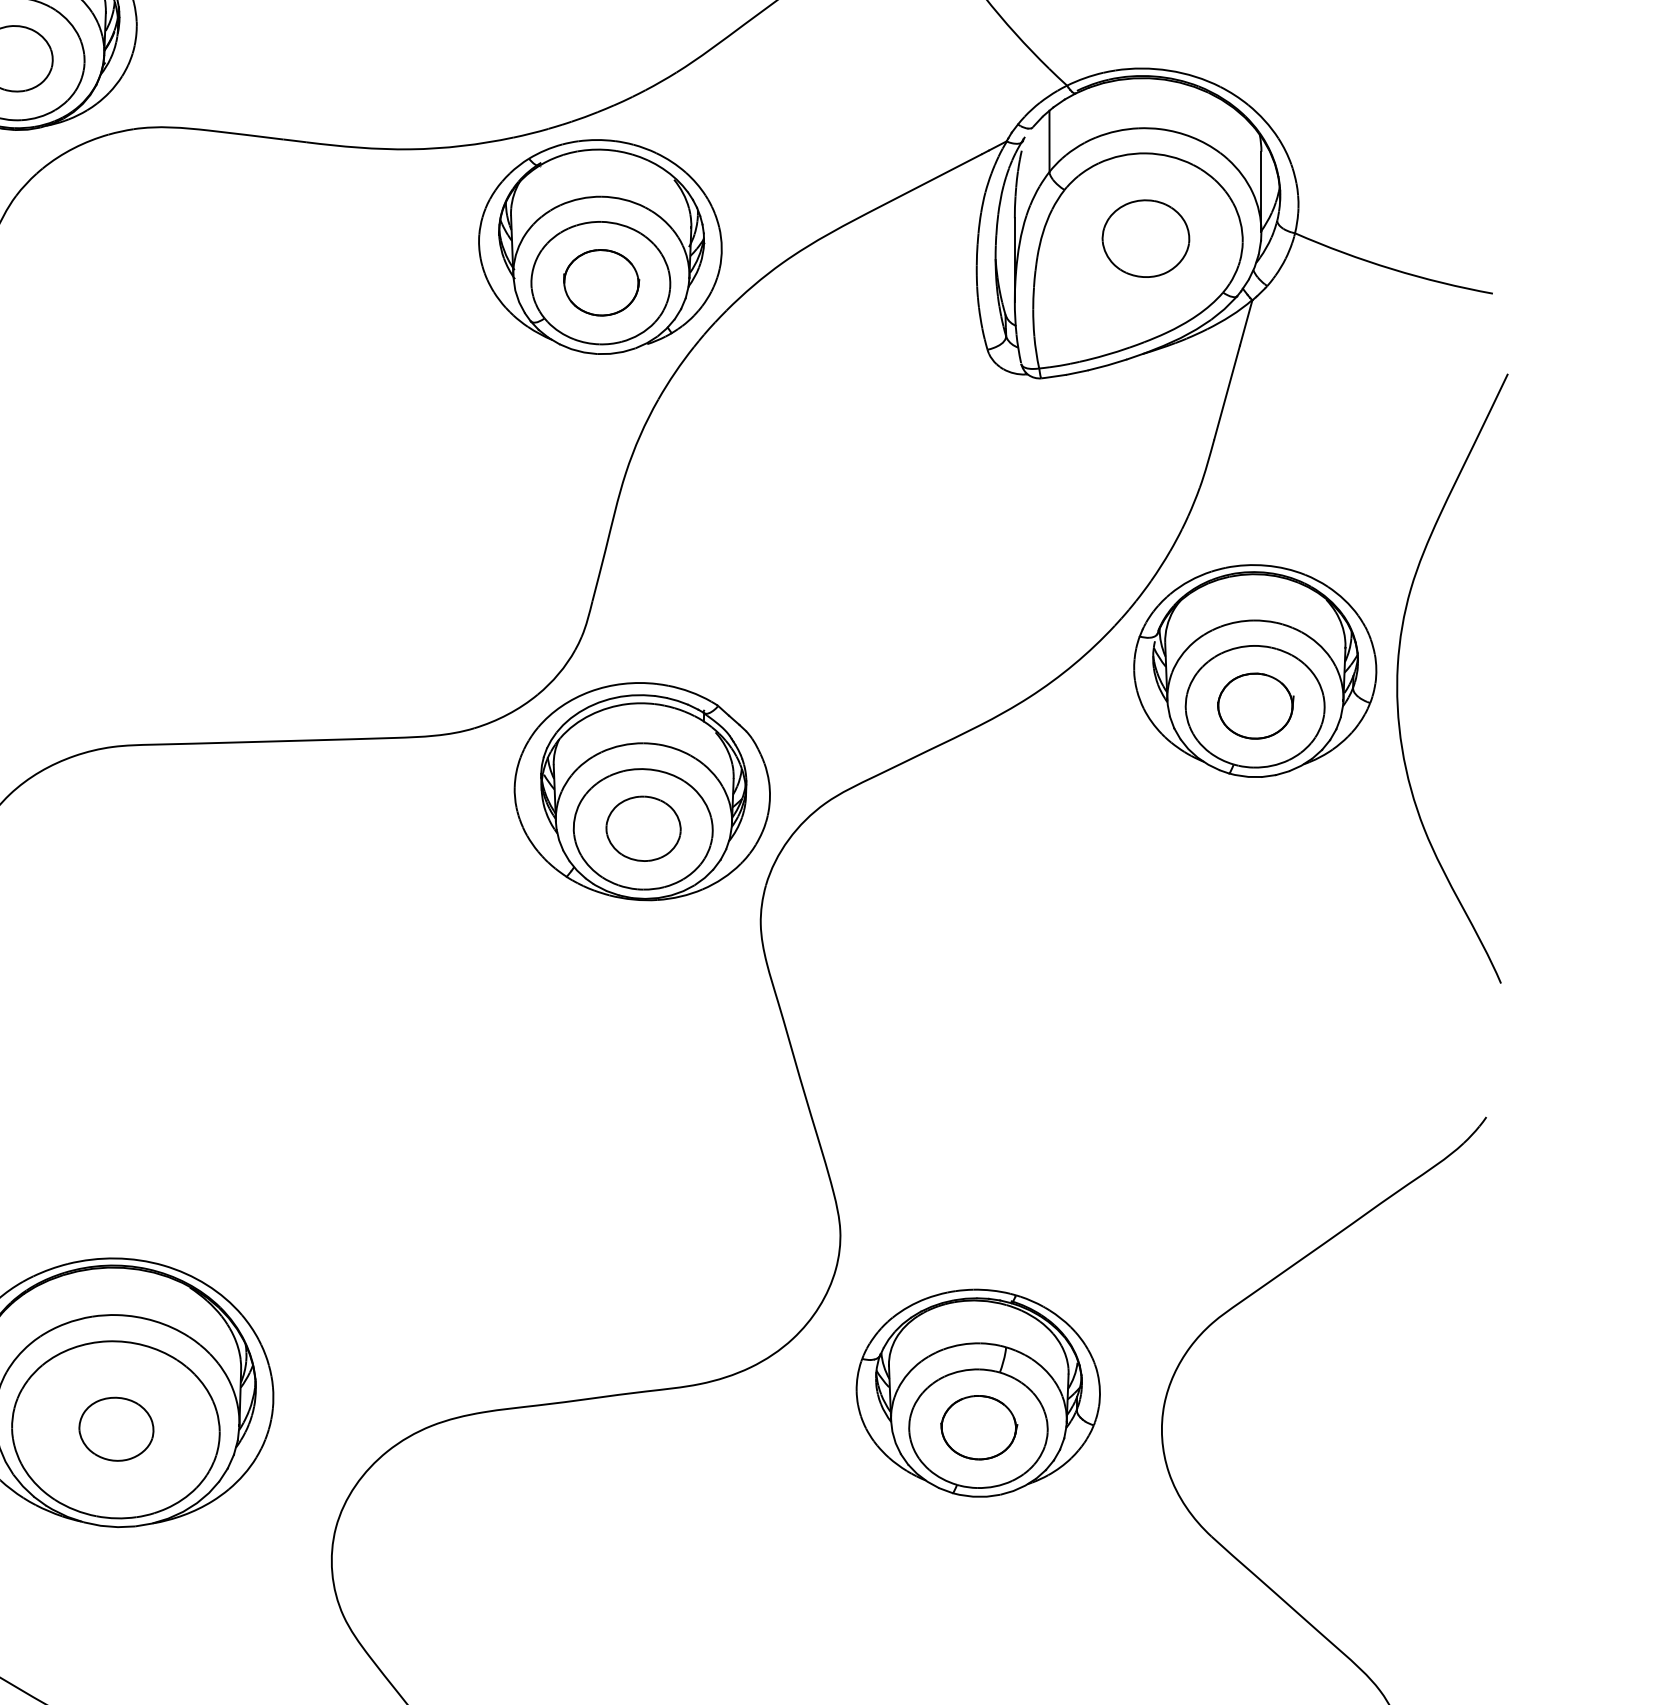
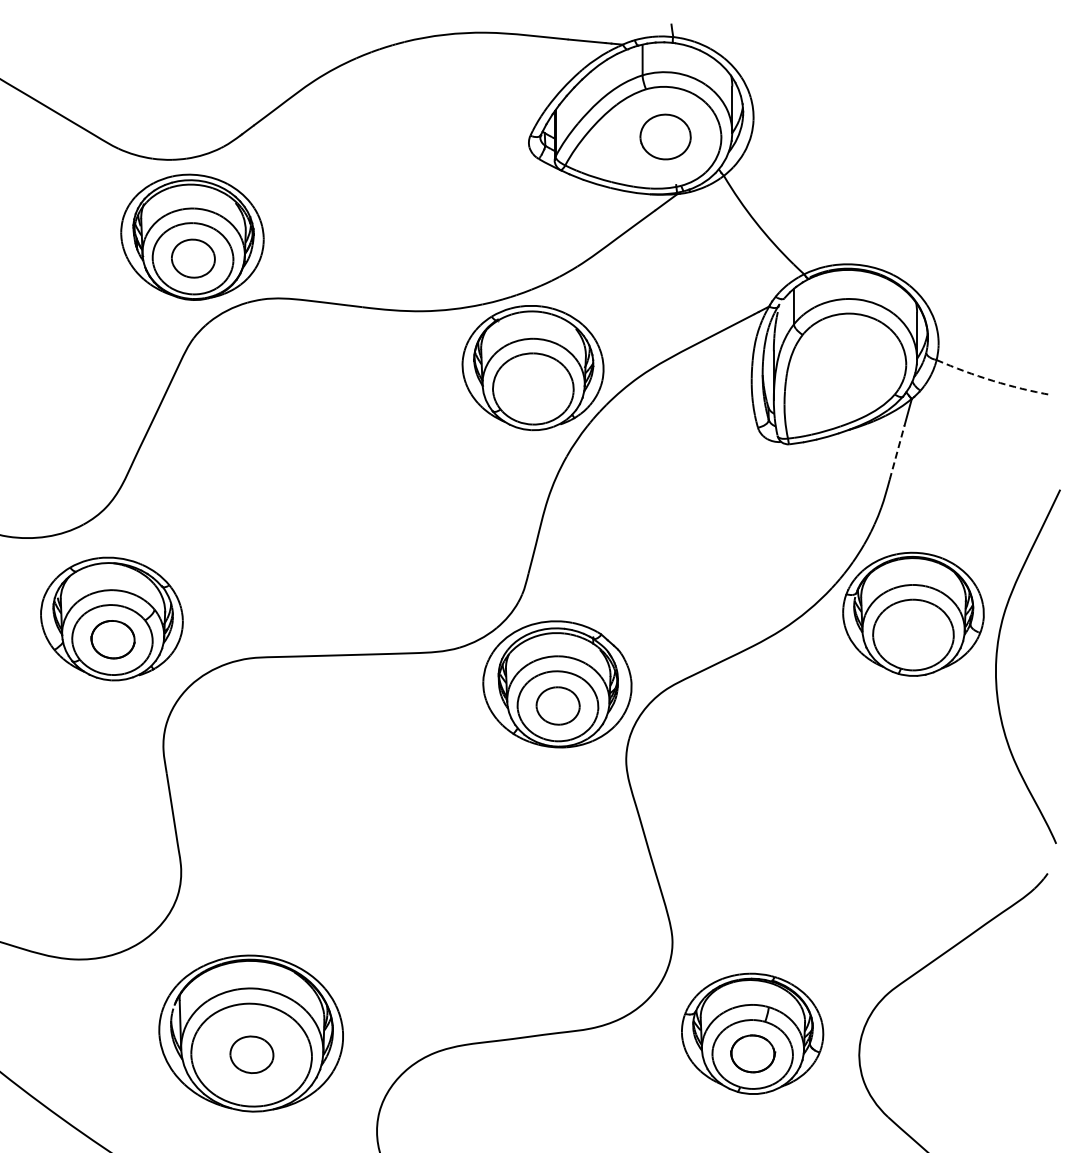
part: (1146, 239) -> (850, 363), removed
arc: (1392, 268) -> (993, 380), solid -> dashed
part: (601, 282) -> (533, 388), removed
line: (1227, 392) -> (897, 452), solid -> dashed
curve: (1399, 671) -> (997, 662), moved
part: (1255, 705) -> (913, 634), removed

